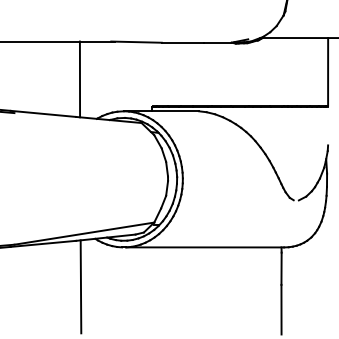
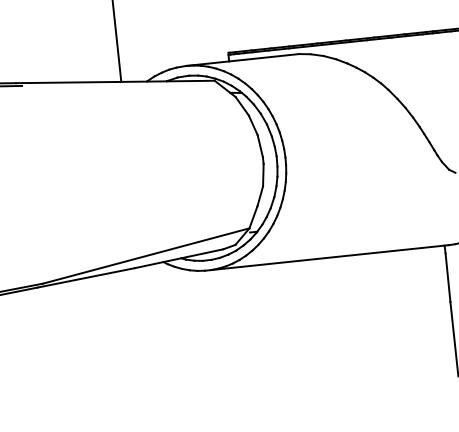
line: (80, 286) -> (148, 336), removed

